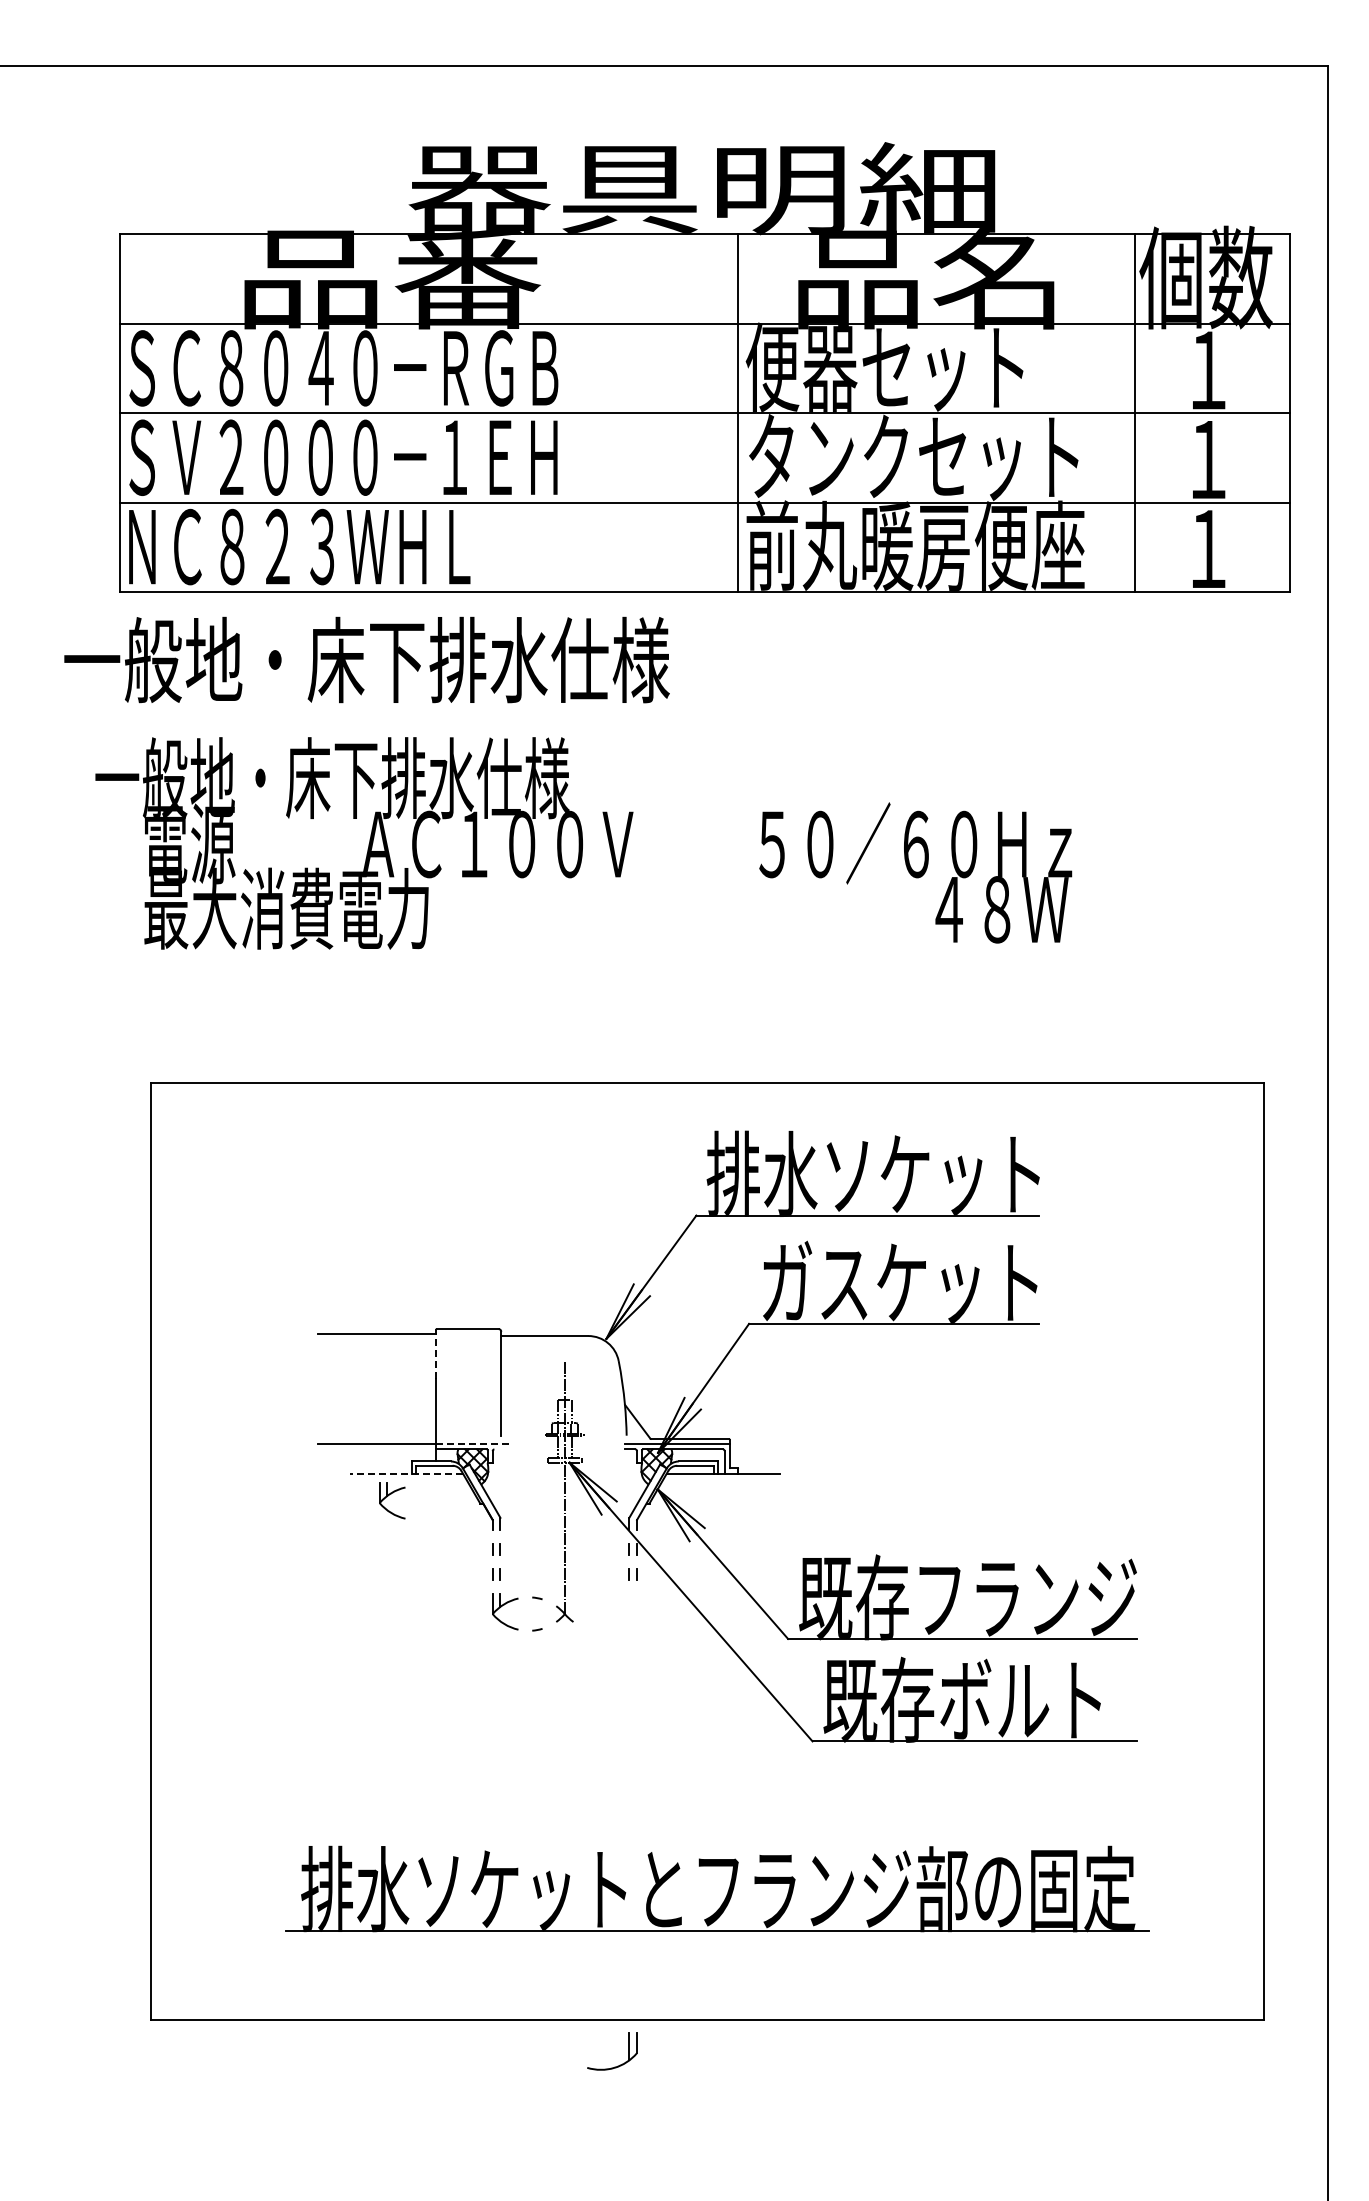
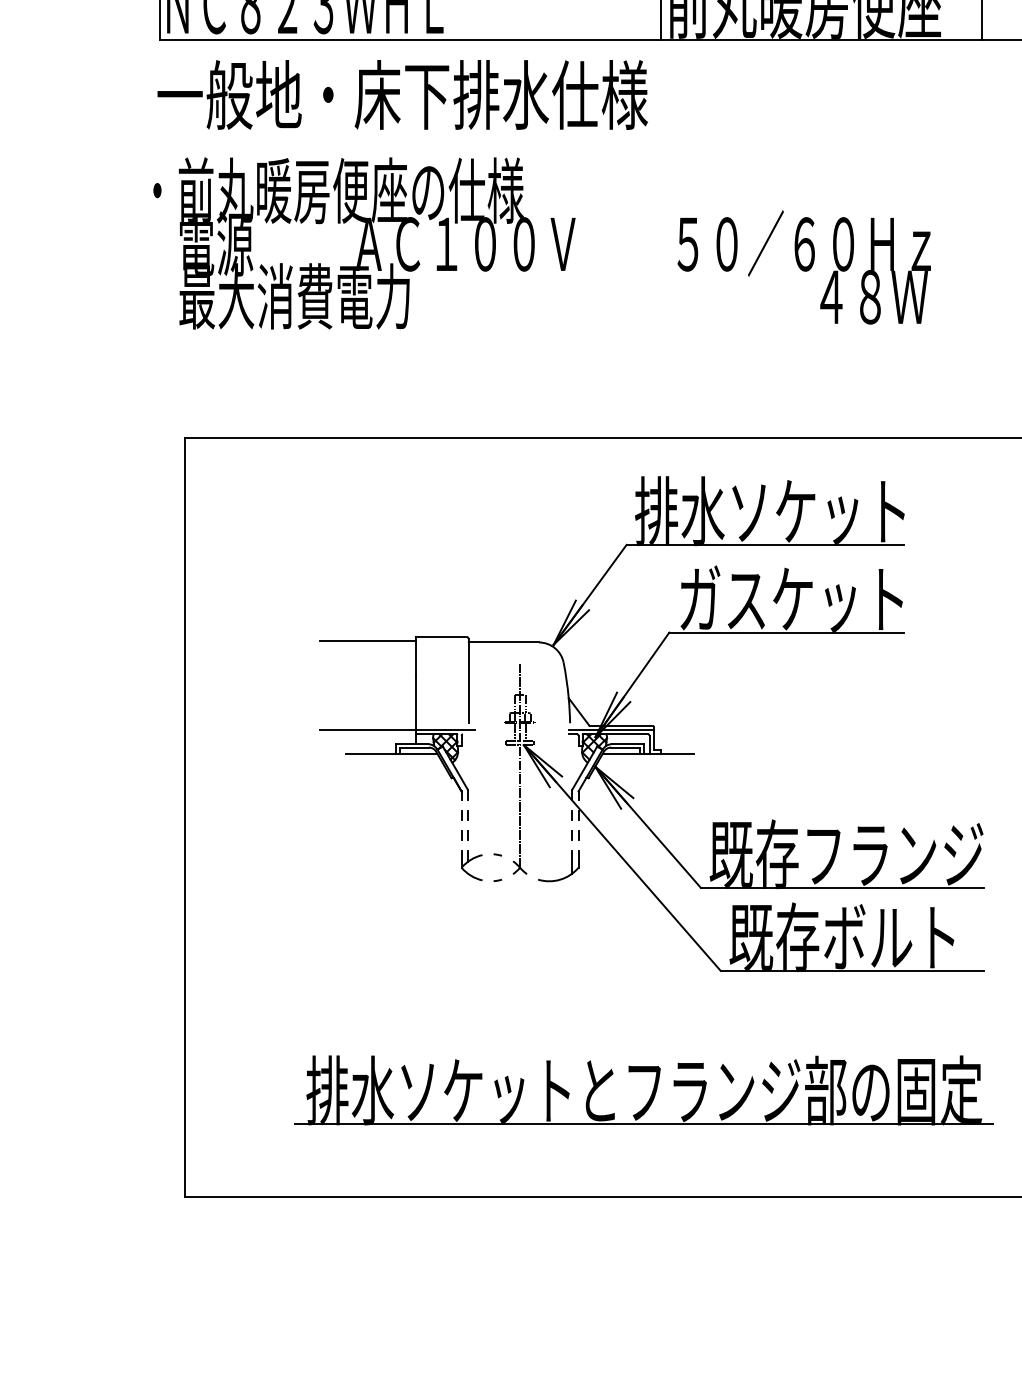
text: (366, 659) -> (402, 94), moved
text: (284, 778) -> (292, 190), 一般地・床下排水仕様 -> ・前丸暖房便座の仕様
line: (435, 1356) -> (415, 659), dashed -> solid
line: (472, 1444) -> (445, 730), dashed -> solid
line: (405, 1473) -> (390, 753), dashed -> solid
part: (392, 1500) -> (380, 775), removed
part: (617, 2065) -> (562, 877), moved

